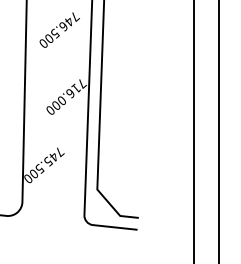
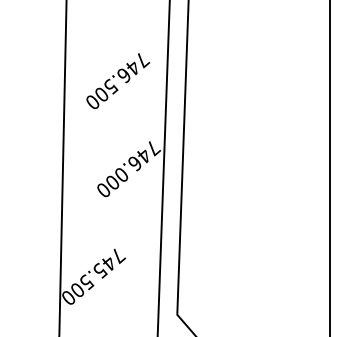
text: (59, 29) -> (117, 80), moved
text: (75, 87) -> (142, 154), 716.000 -> 746.000

